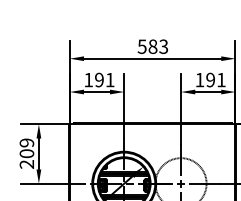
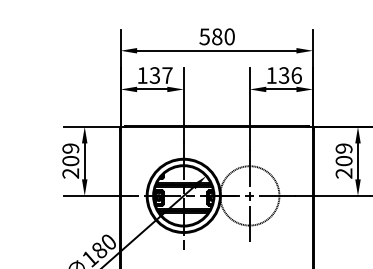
text: (163, 46) -> (229, 36), 583 -> 580
text: (104, 80) -> (160, 75), 191 -> 137
text: (215, 80) -> (289, 75), 191 -> 136

